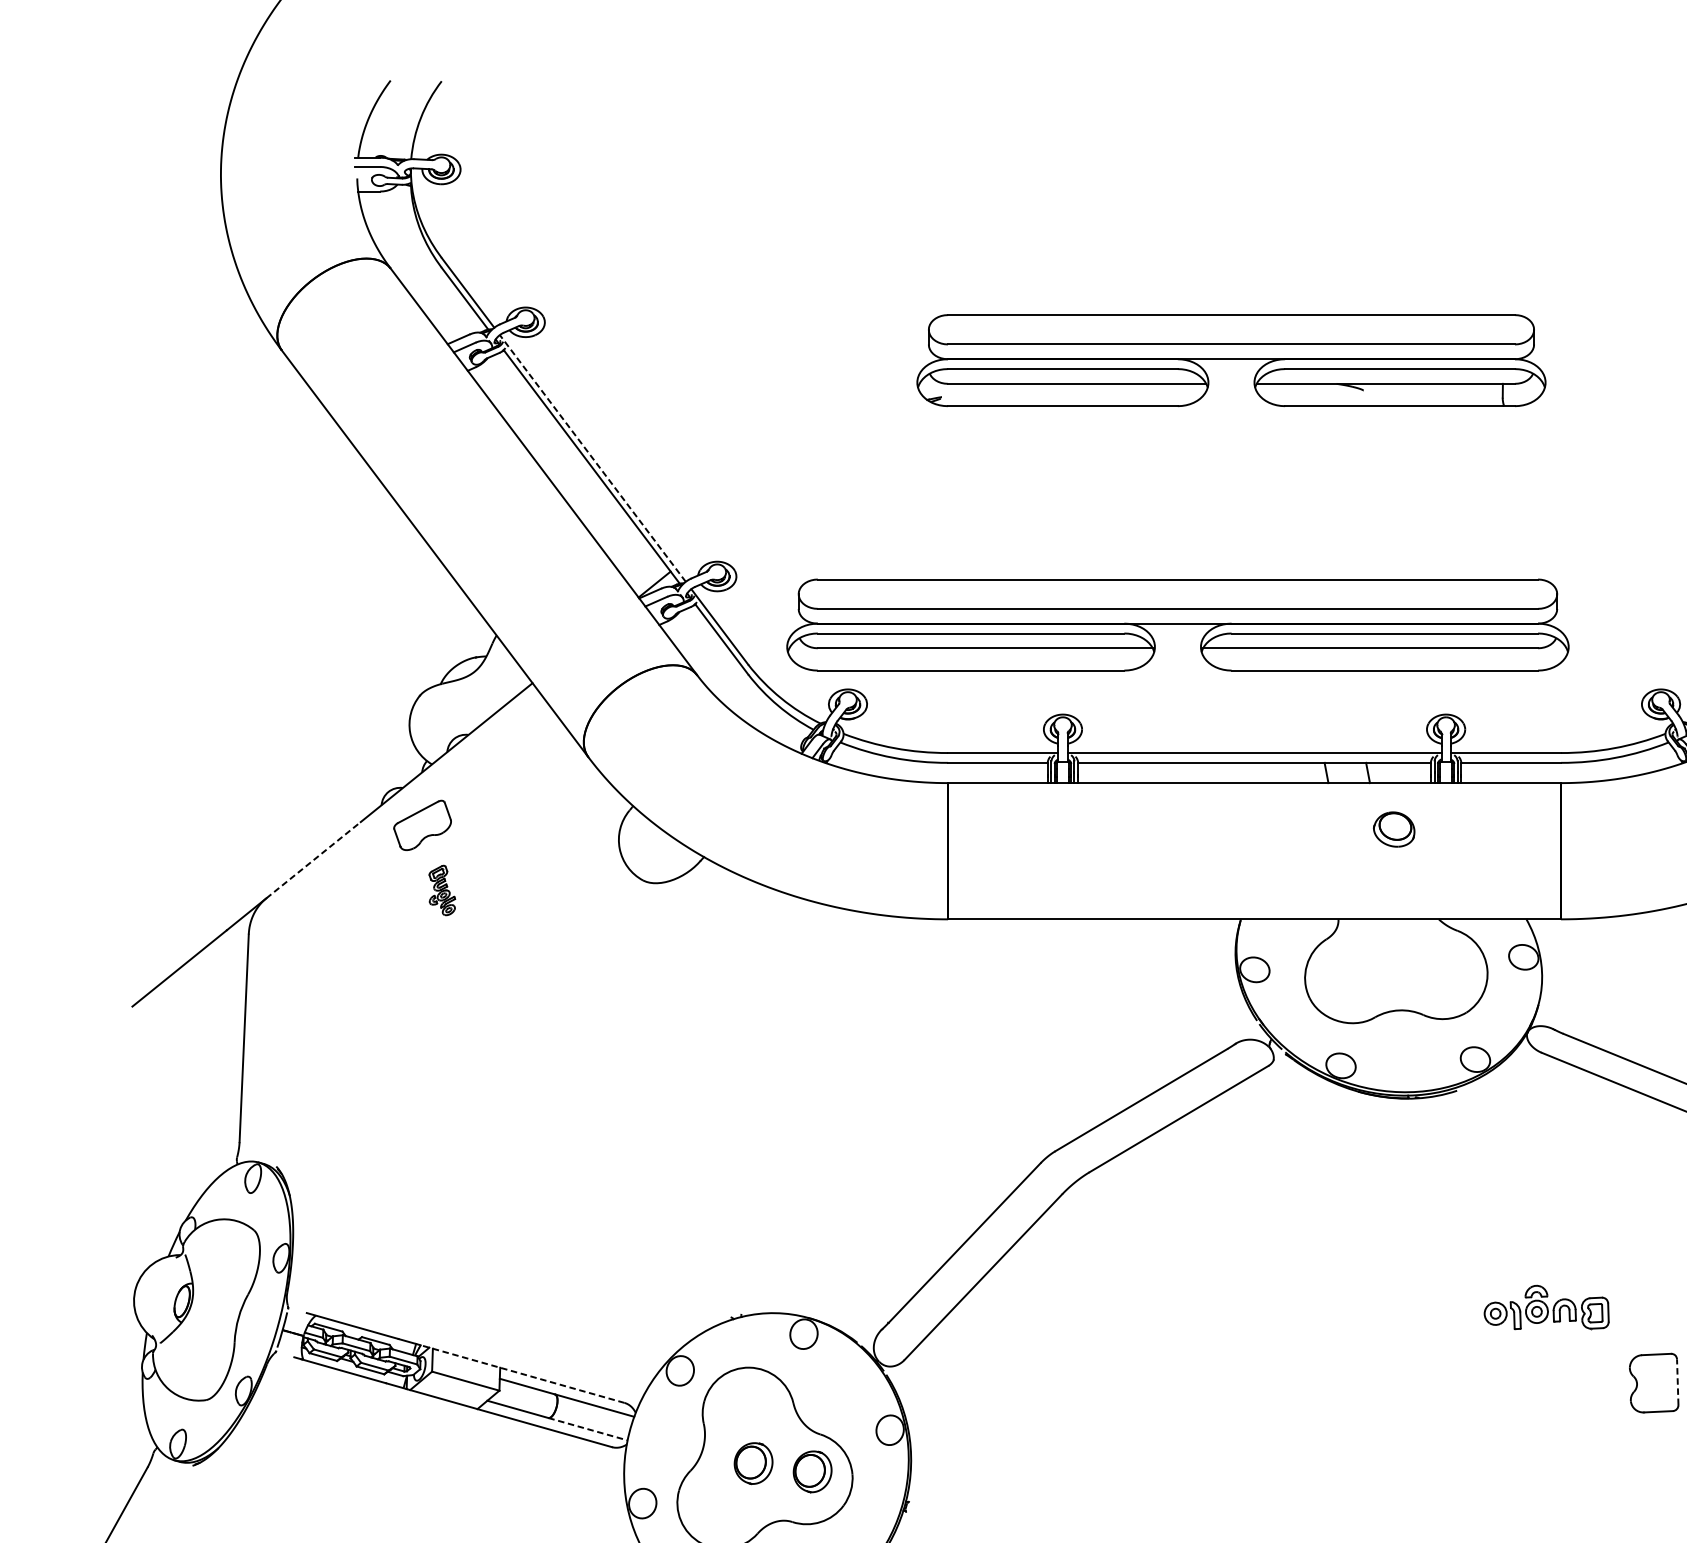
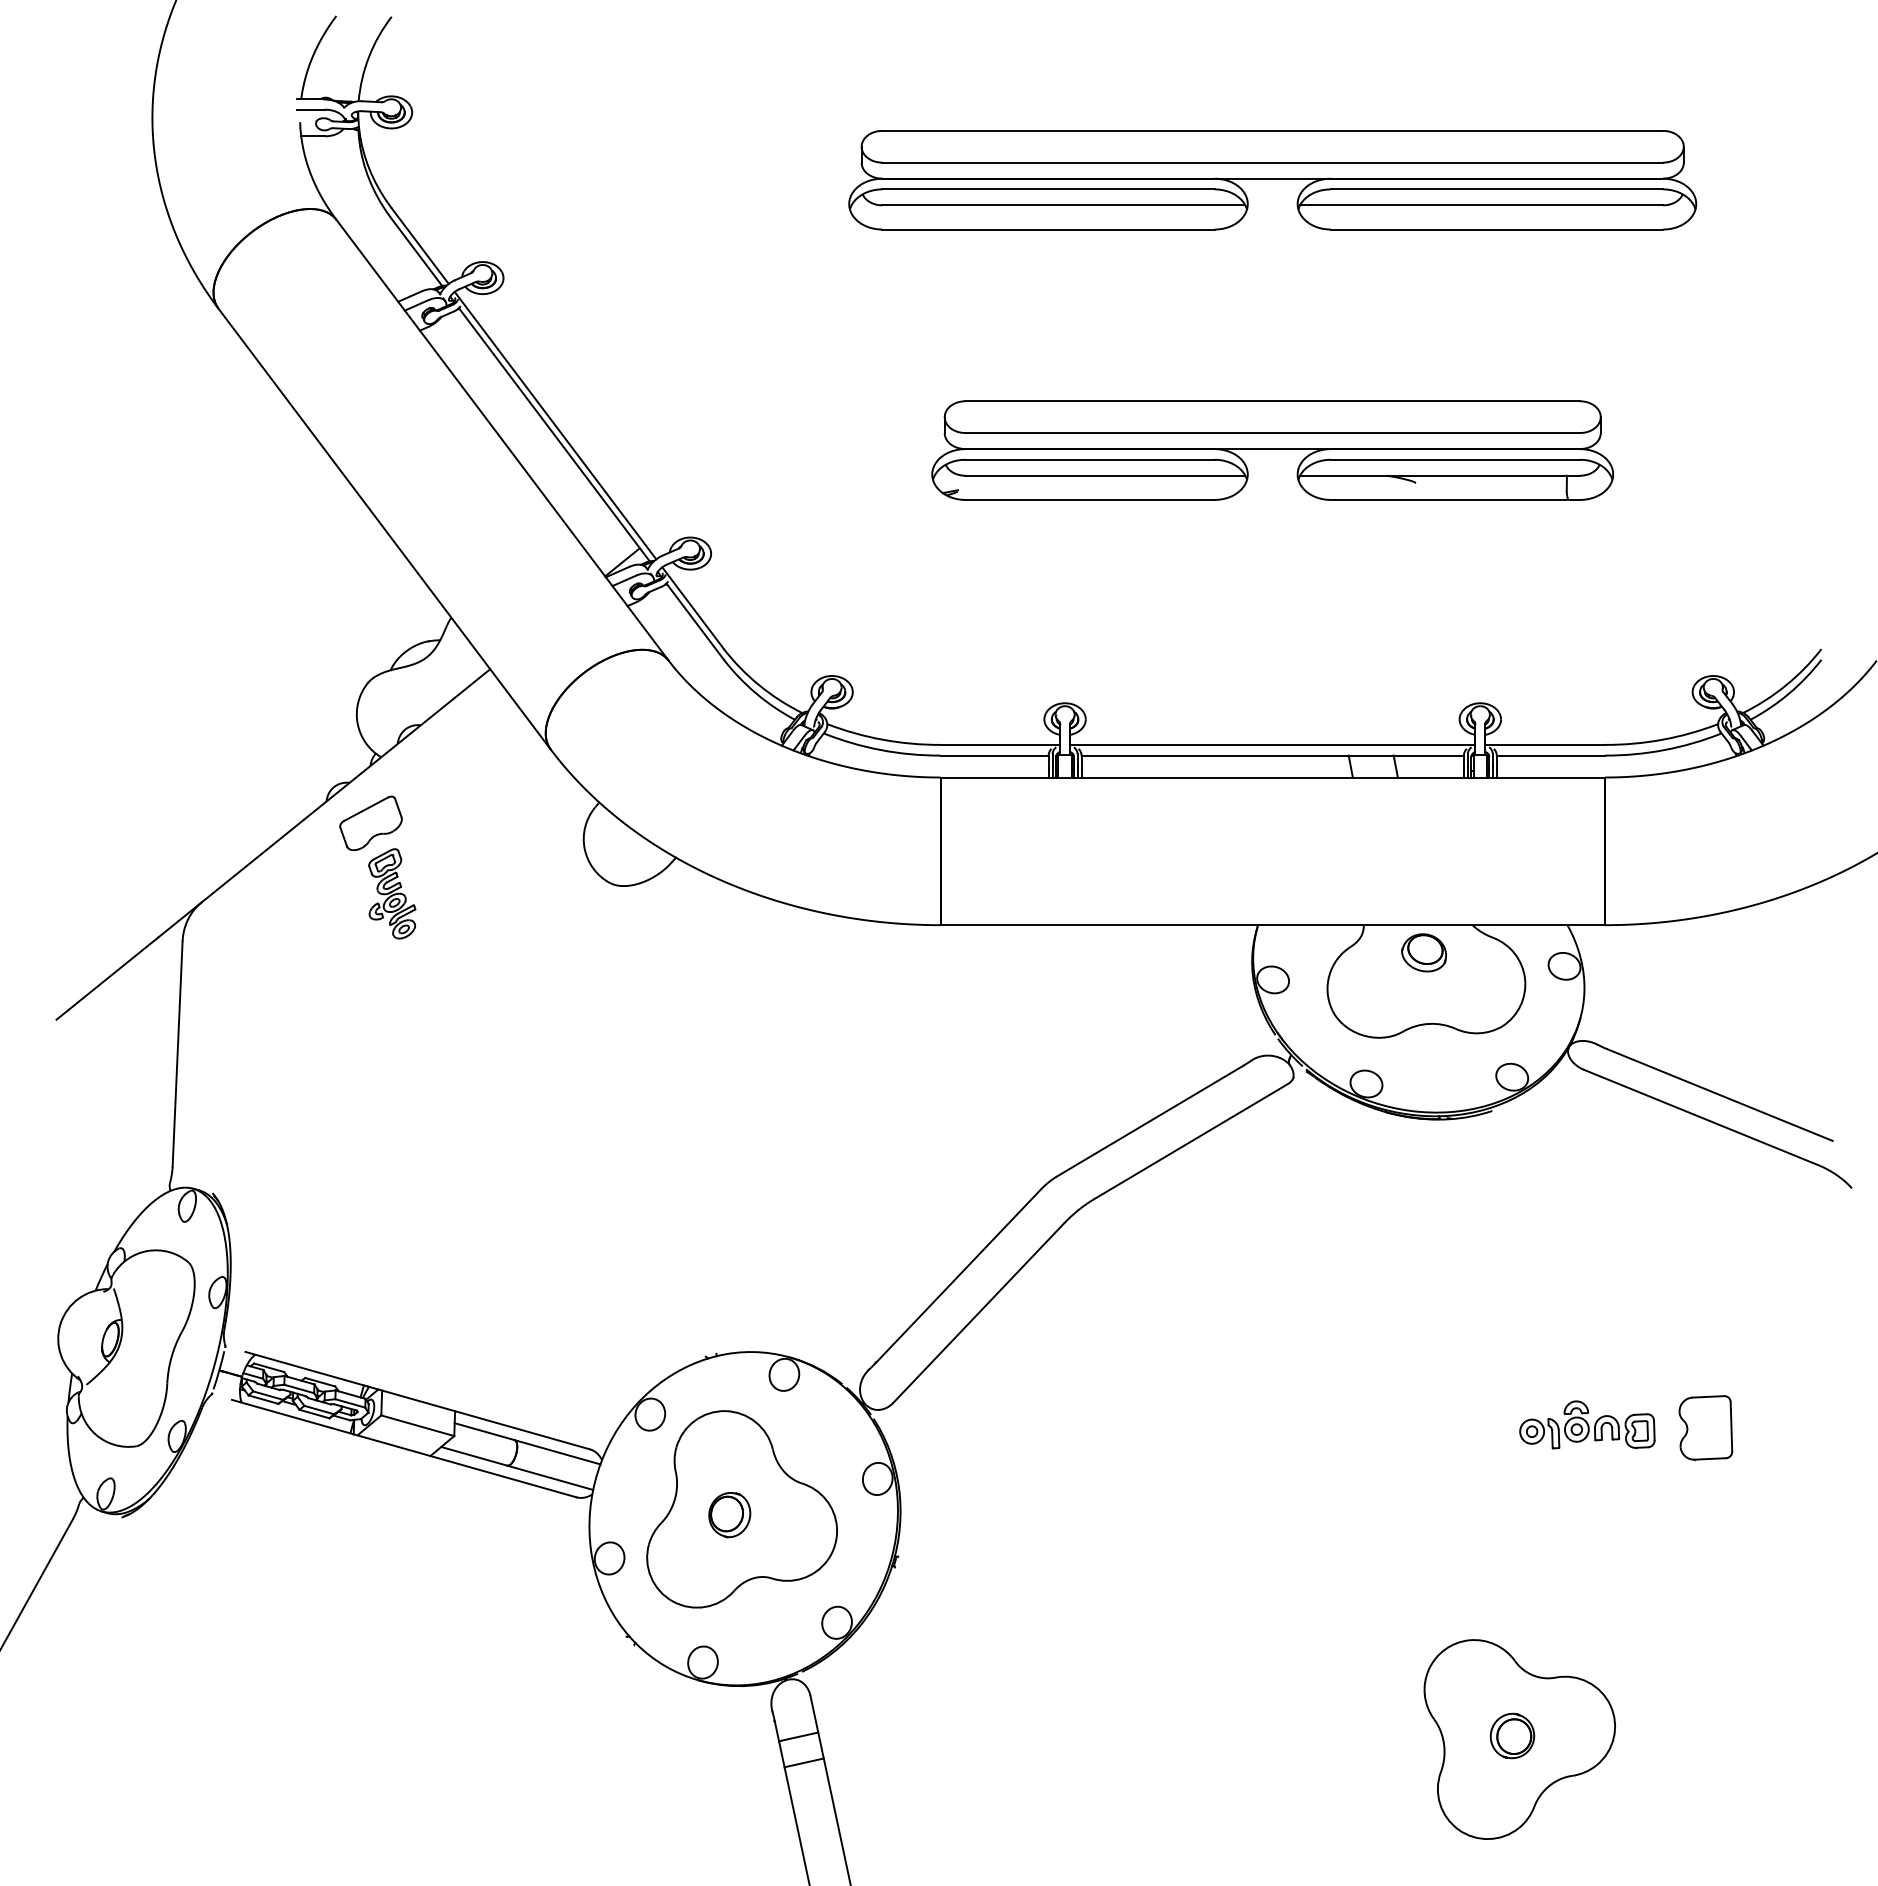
part: (1231, 360) -> (1272, 450), moved
line: (592, 458) -> (555, 425), dashed -> solid
part: (1177, 625) -> (1272, 180), moved
part: (1393, 829) -> (1423, 952), moved
line: (313, 860) -> (252, 861), dashed -> solid
part: (442, 890) -> (392, 893), size x1.67
part: (1546, 1307) -> (1587, 1424), moved
line: (521, 1373) -> (478, 1417), dashed -> solid
line: (1677, 1381) -> (1731, 1426), dashed -> solid
line: (588, 1428) -> (550, 1477), dashed -> solid
part: (812, 1472) -> (793, 1524), removed

